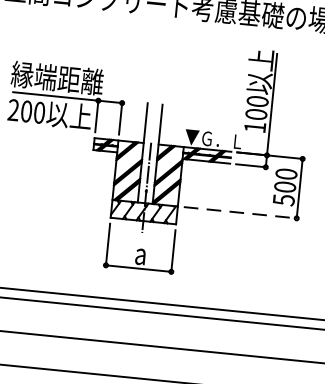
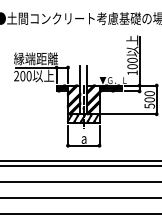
line: (242, 213) -> (130, 114), dashed -> solid

